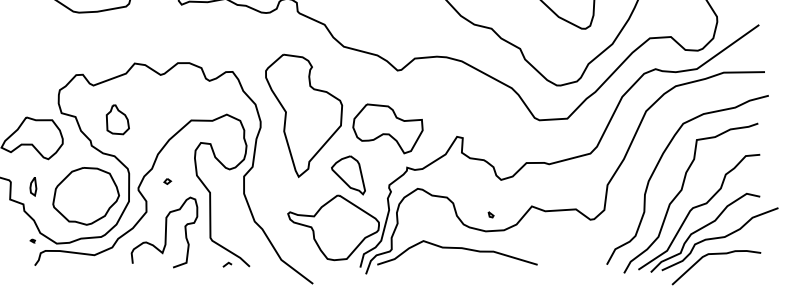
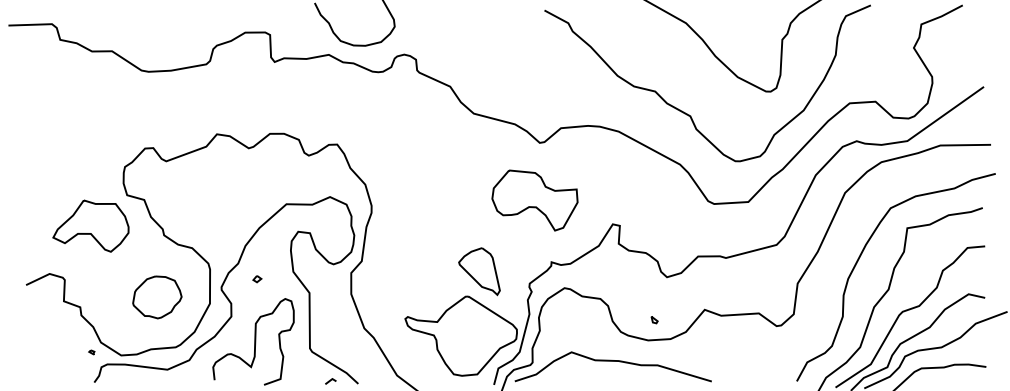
part: (303, 115) -> (424, 198), removed
part: (117, 119) -> (195, 203), removed
part: (387, 128) -> (534, 200), moved
part: (33, 186) -> (92, 285), removed
part: (86, 196) -> (157, 297), size x0.6

